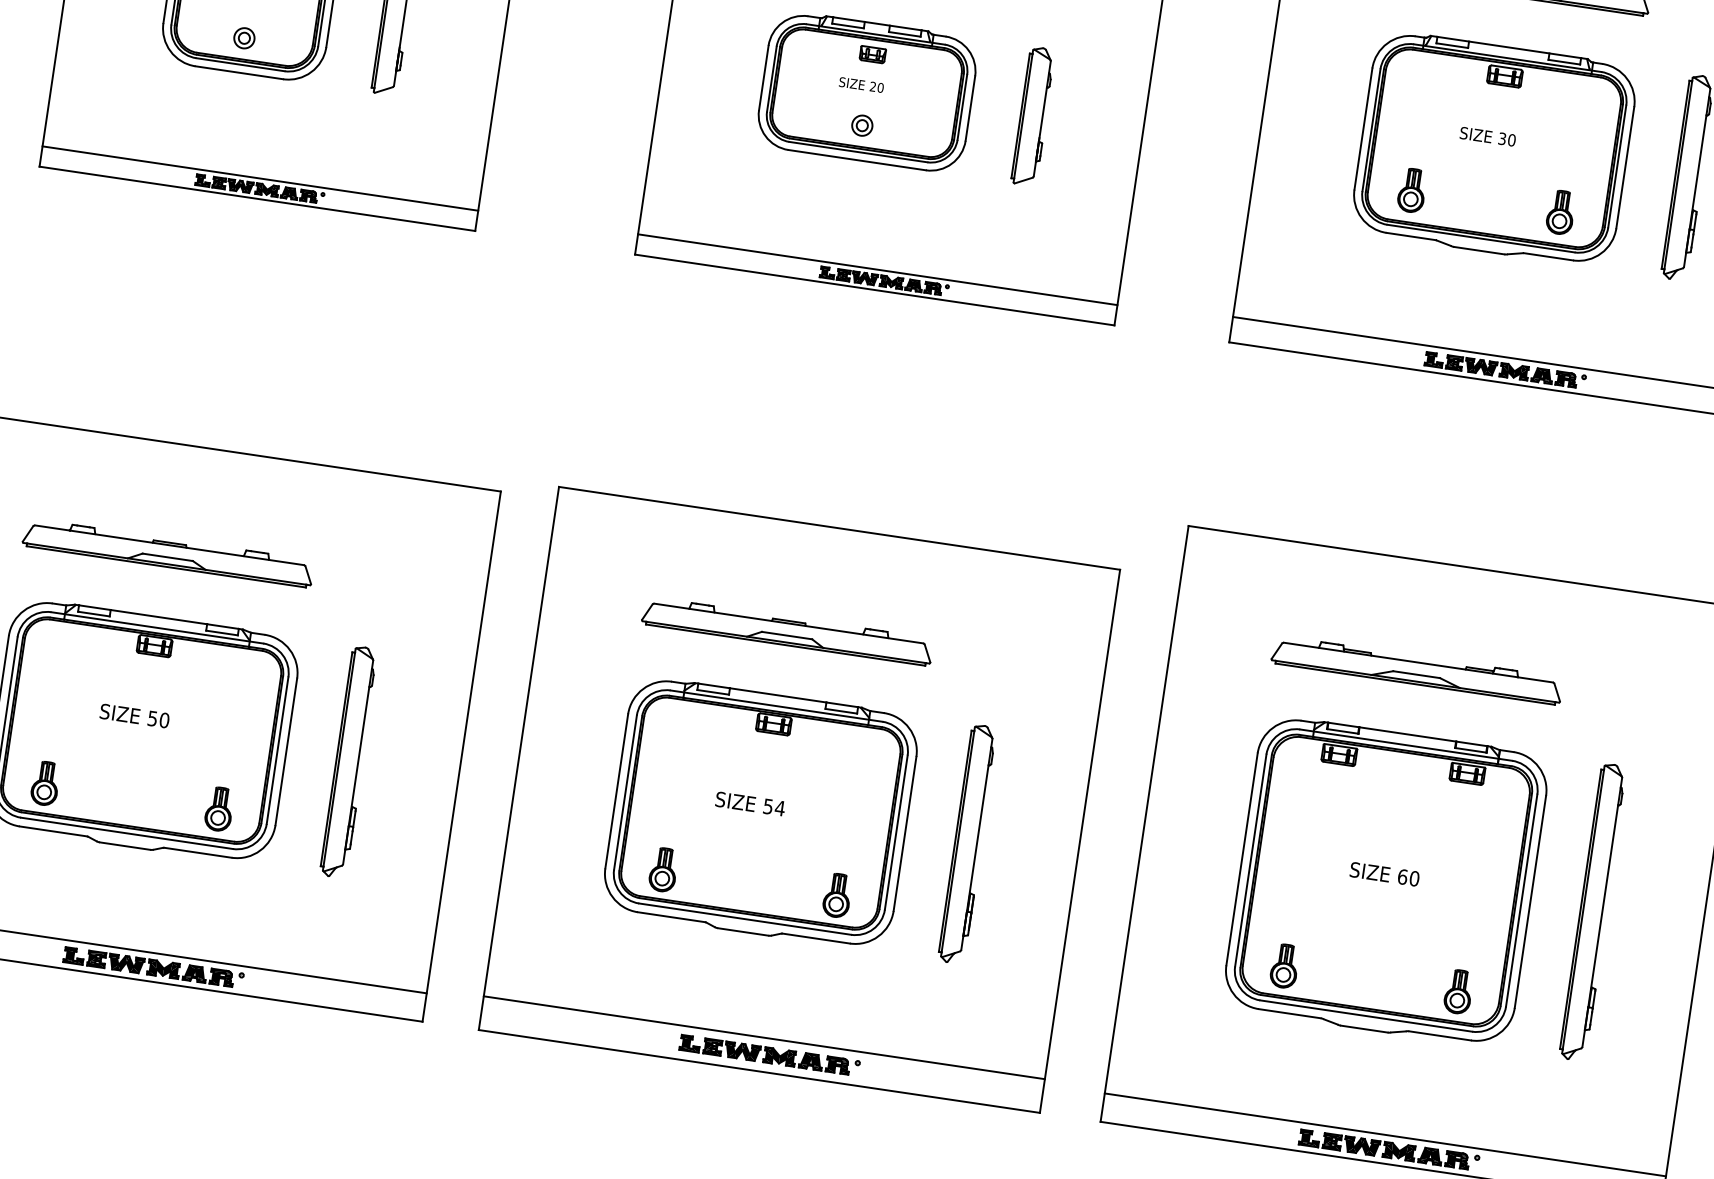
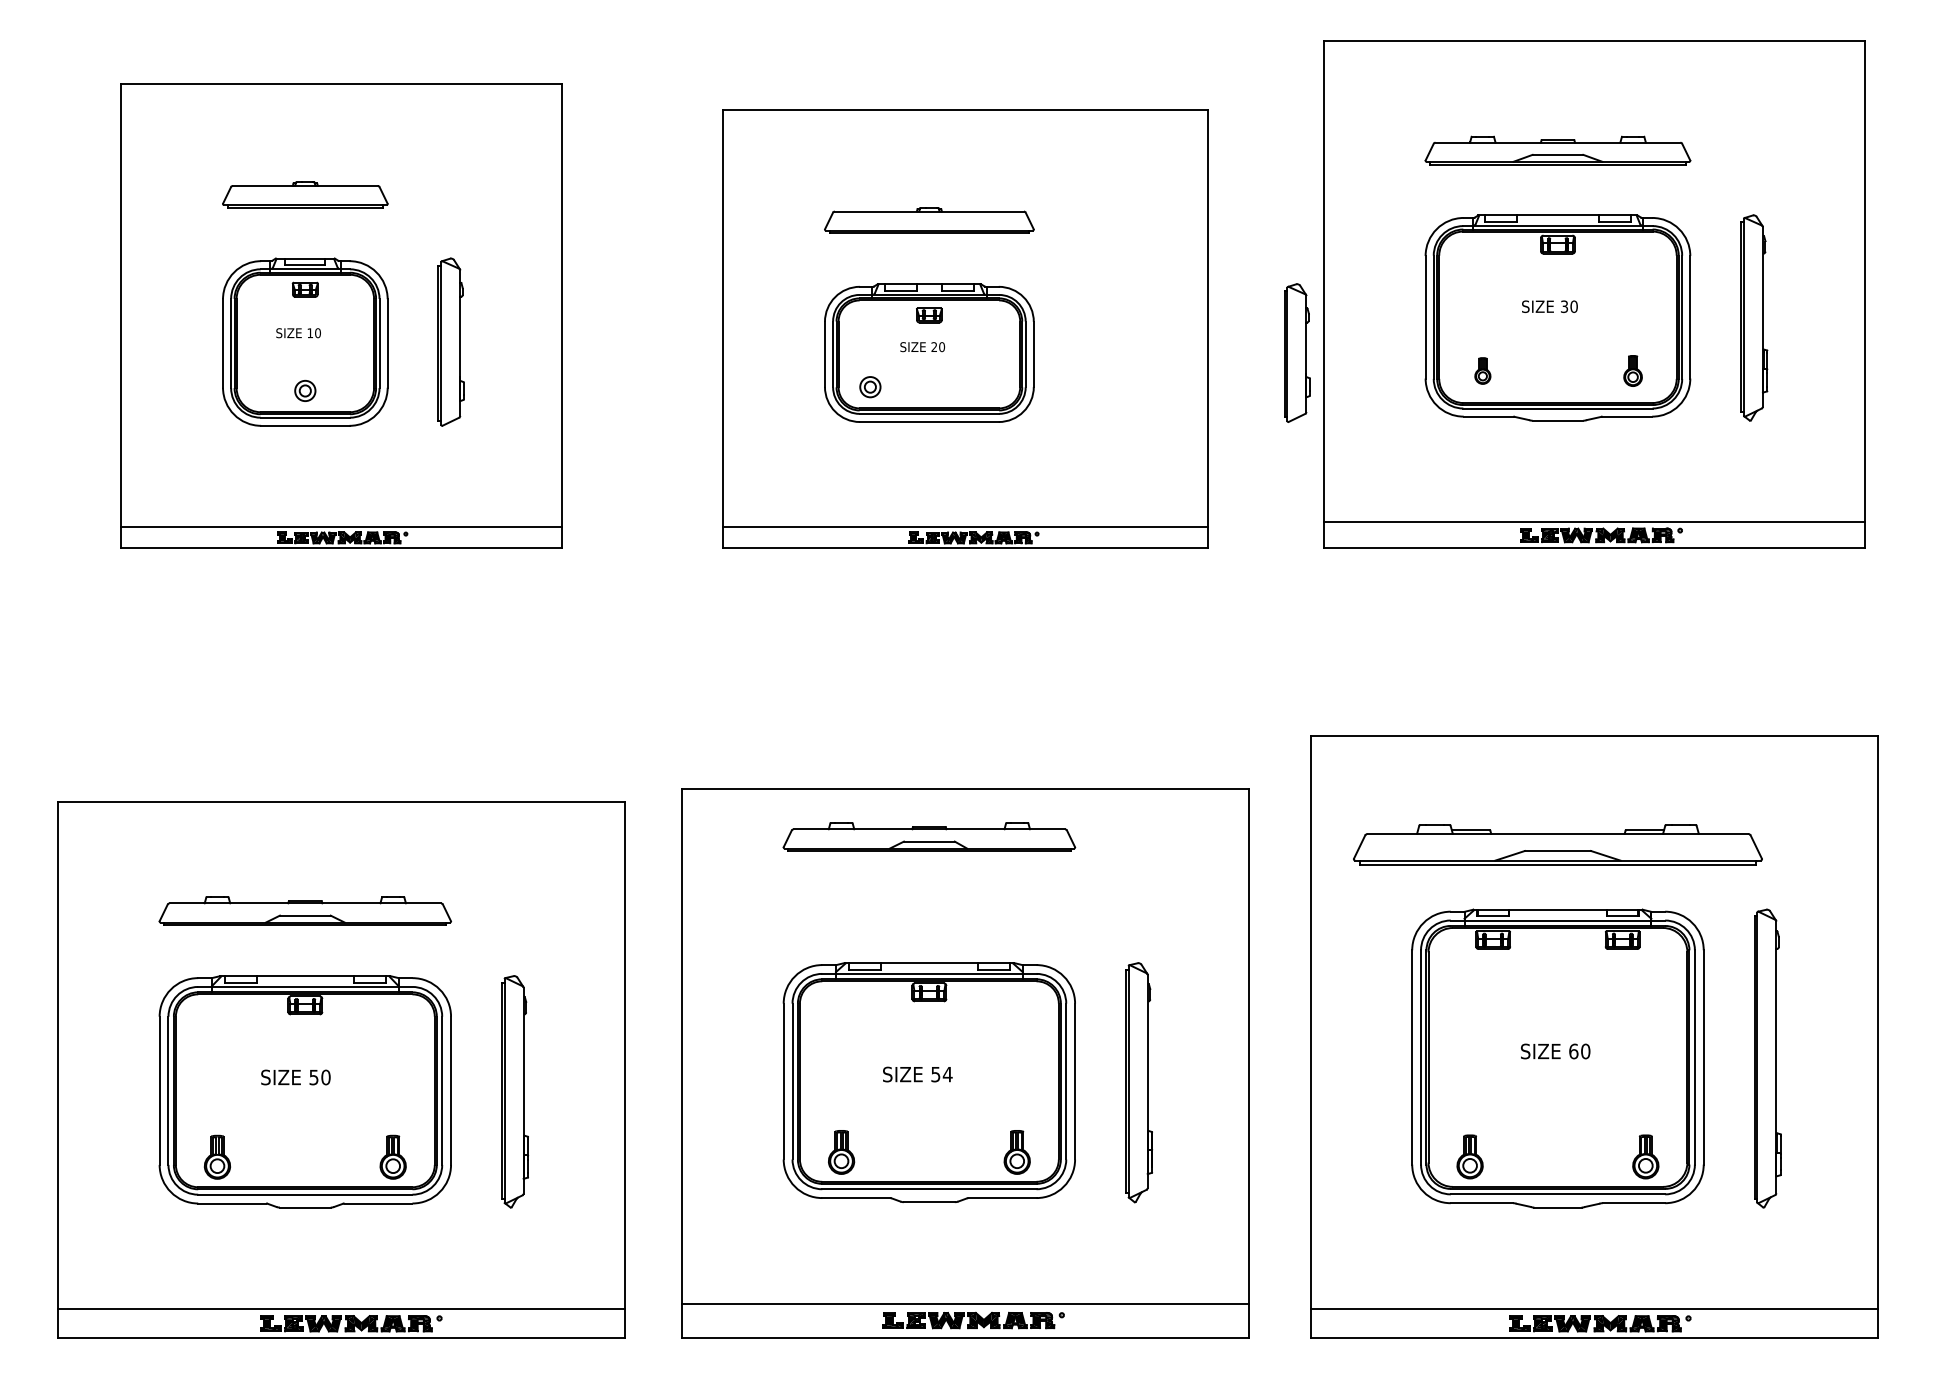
part: (1033, 115) -> (1297, 352), moved
part: (862, 126) -> (870, 387), moved
part: (1411, 189) -> (1482, 370), size x0.6
part: (1560, 211) -> (1632, 370), size x0.7
part: (787, 630) -> (929, 836), moved
part: (1416, 669) -> (1557, 844), size x1.4

